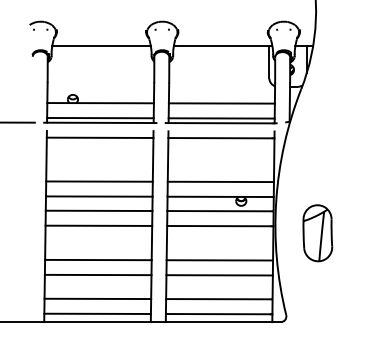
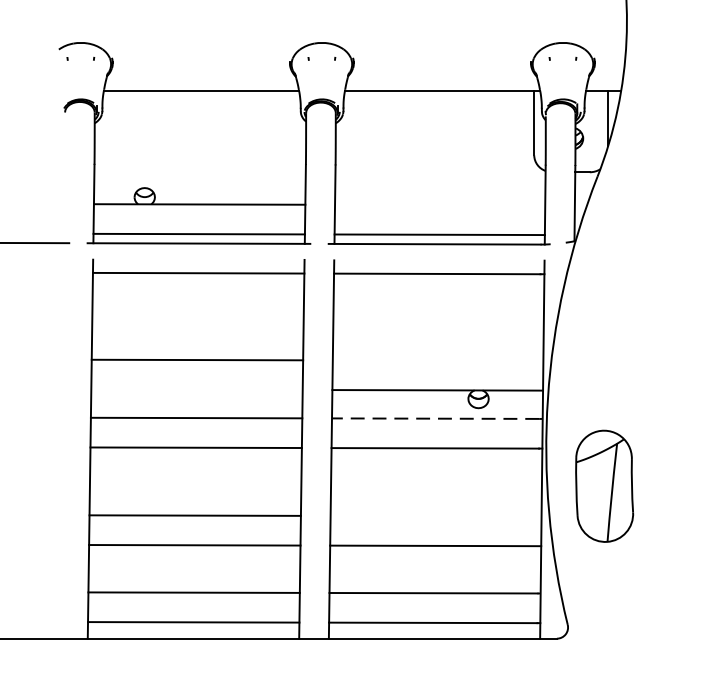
line: (221, 103) -> (439, 205), removed
line: (220, 181) -> (437, 359), removed
line: (99, 196) -> (197, 389), removed
line: (219, 211) -> (435, 419), solid -> dashed
part: (317, 233) -> (603, 486), moved
line: (219, 260) -> (435, 516), removed

